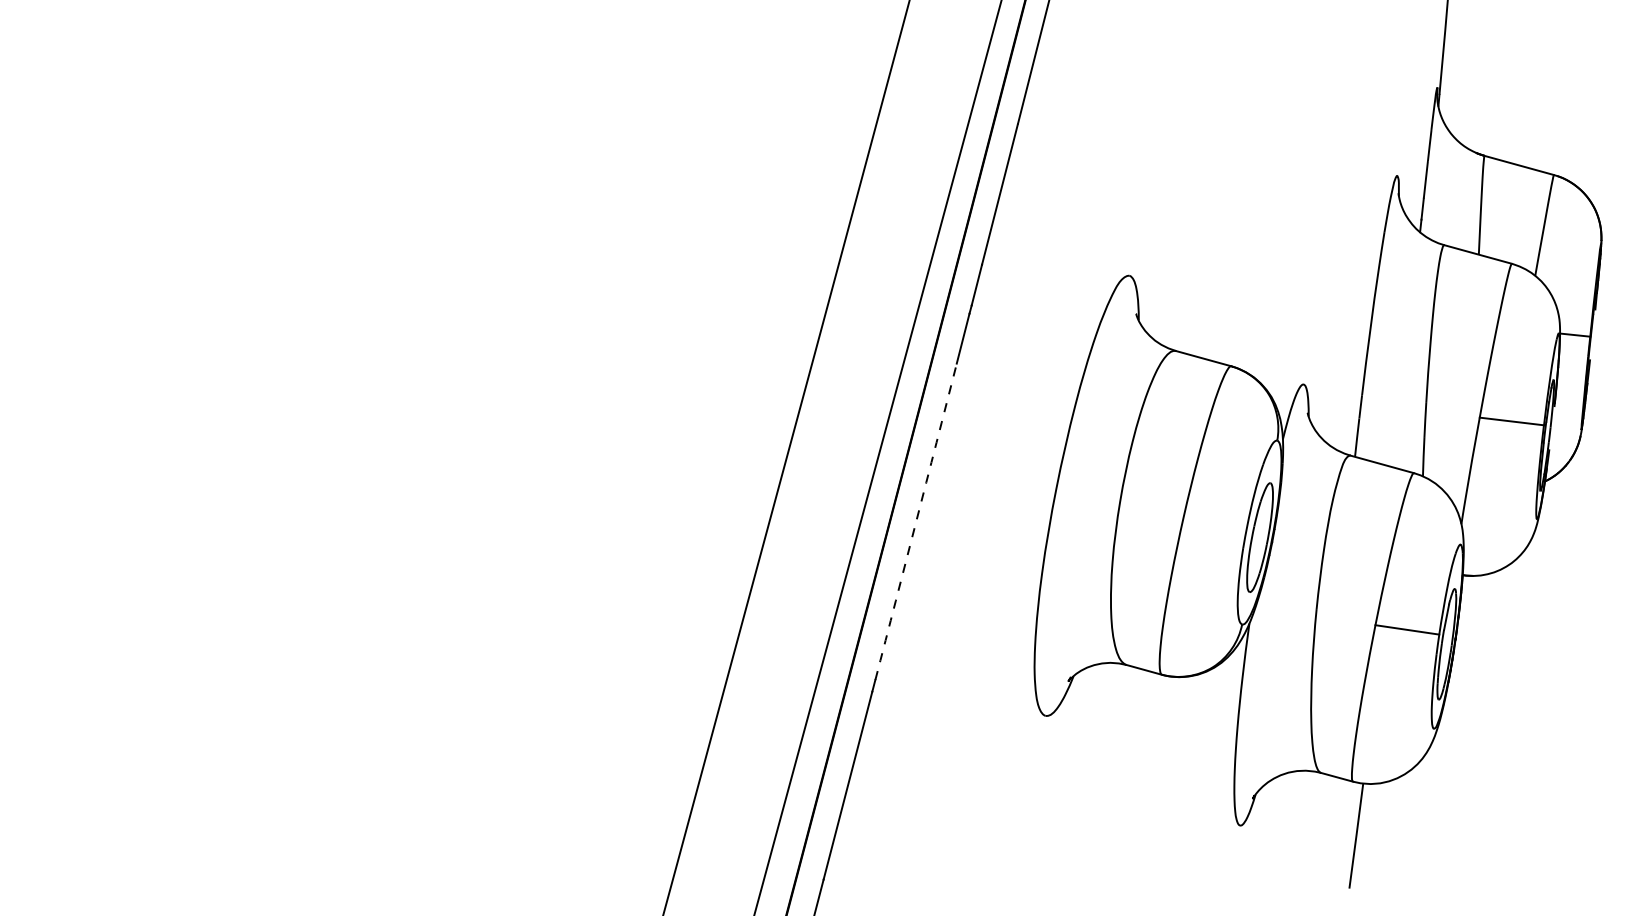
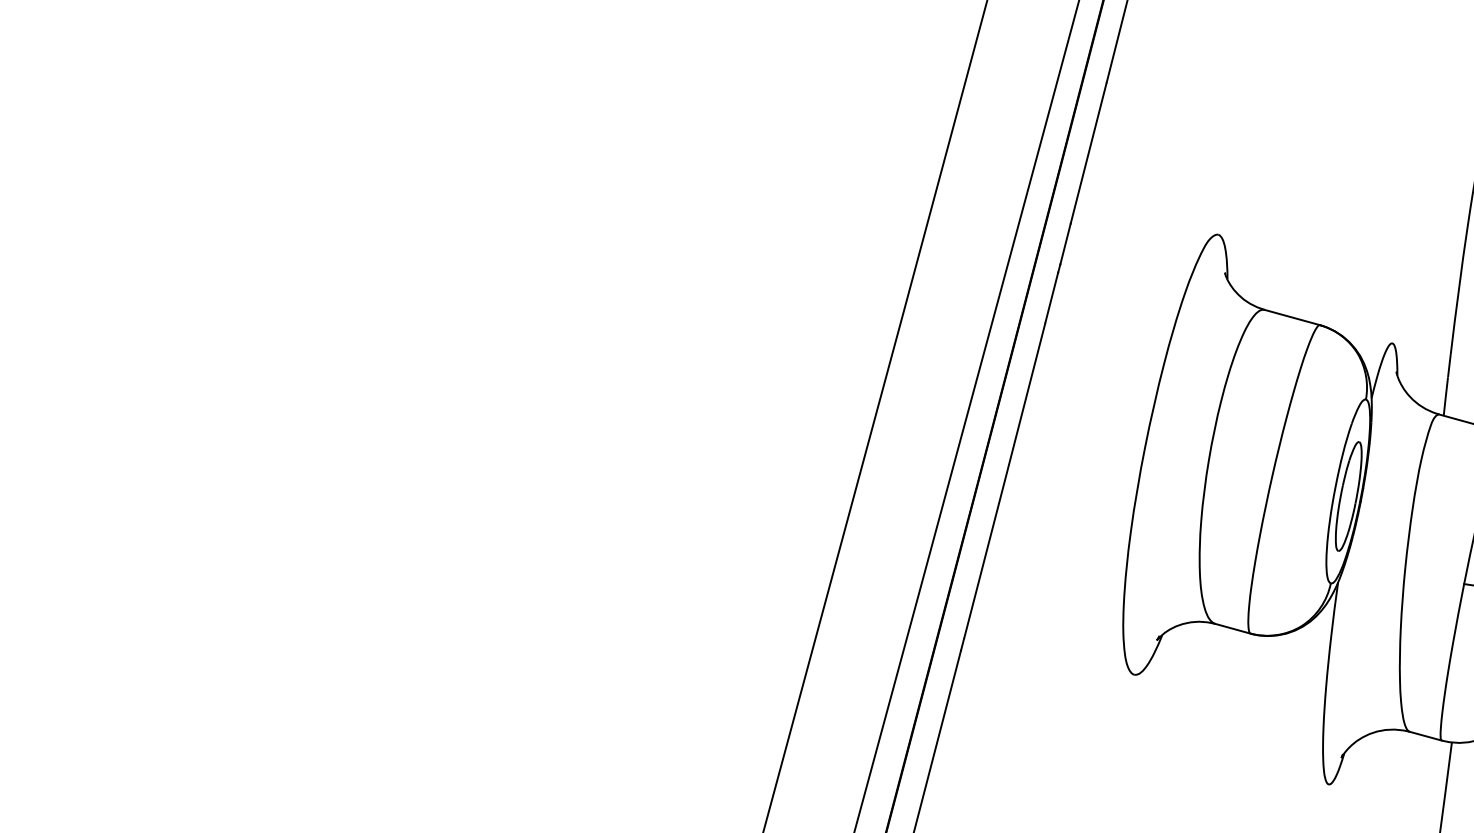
arc: (916, 521) -> (1005, 480), dashed -> solid

